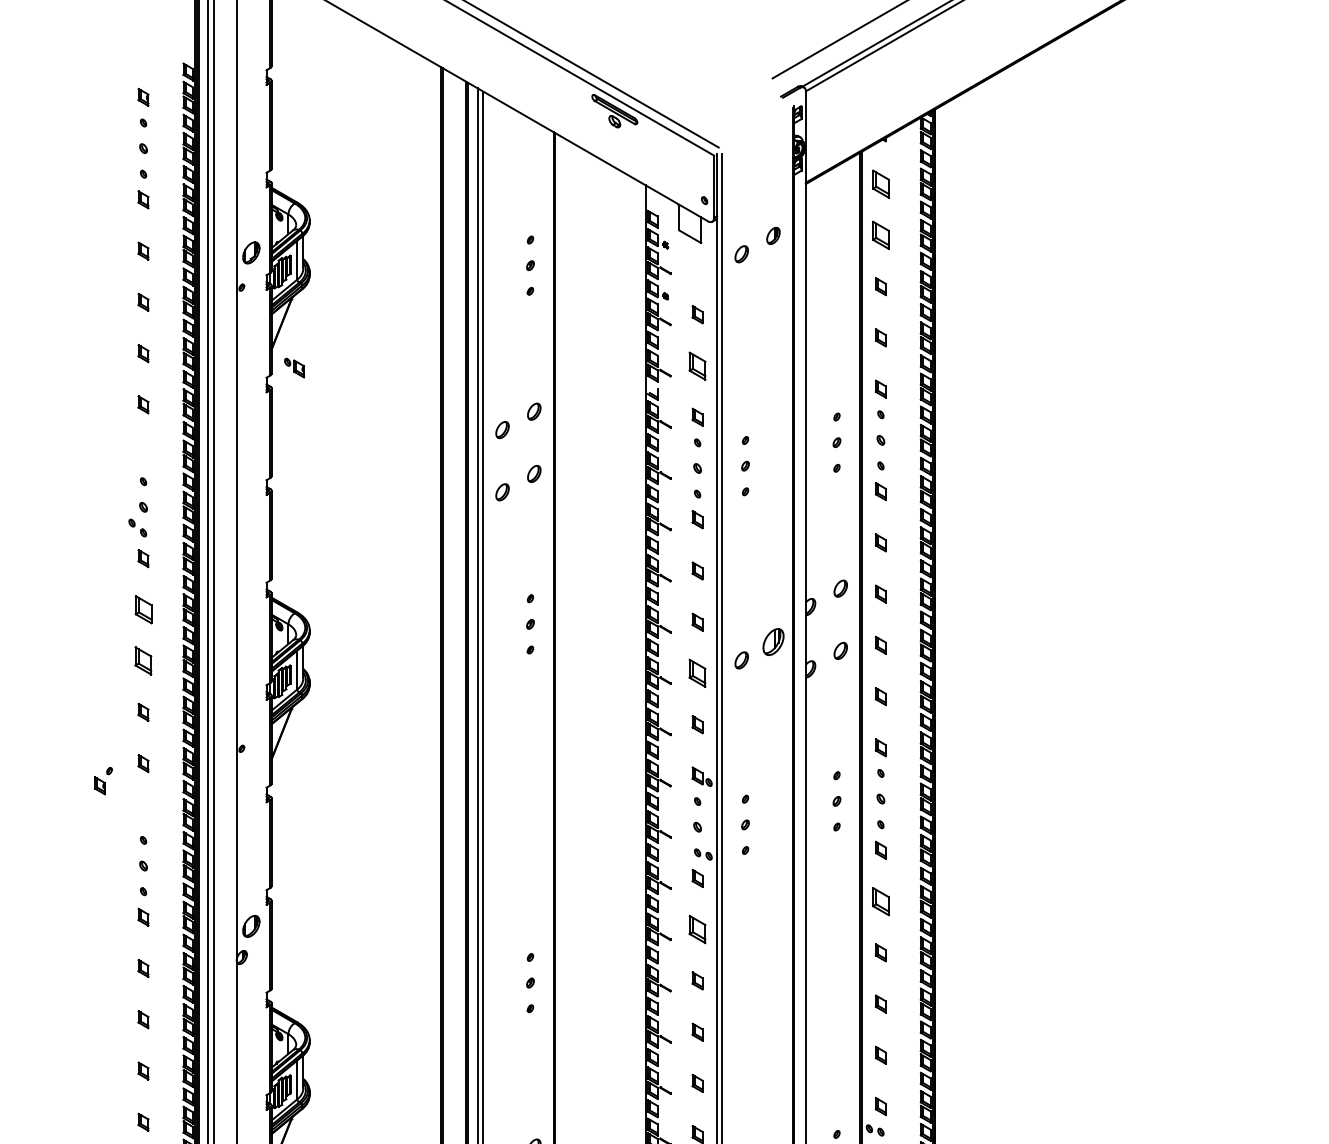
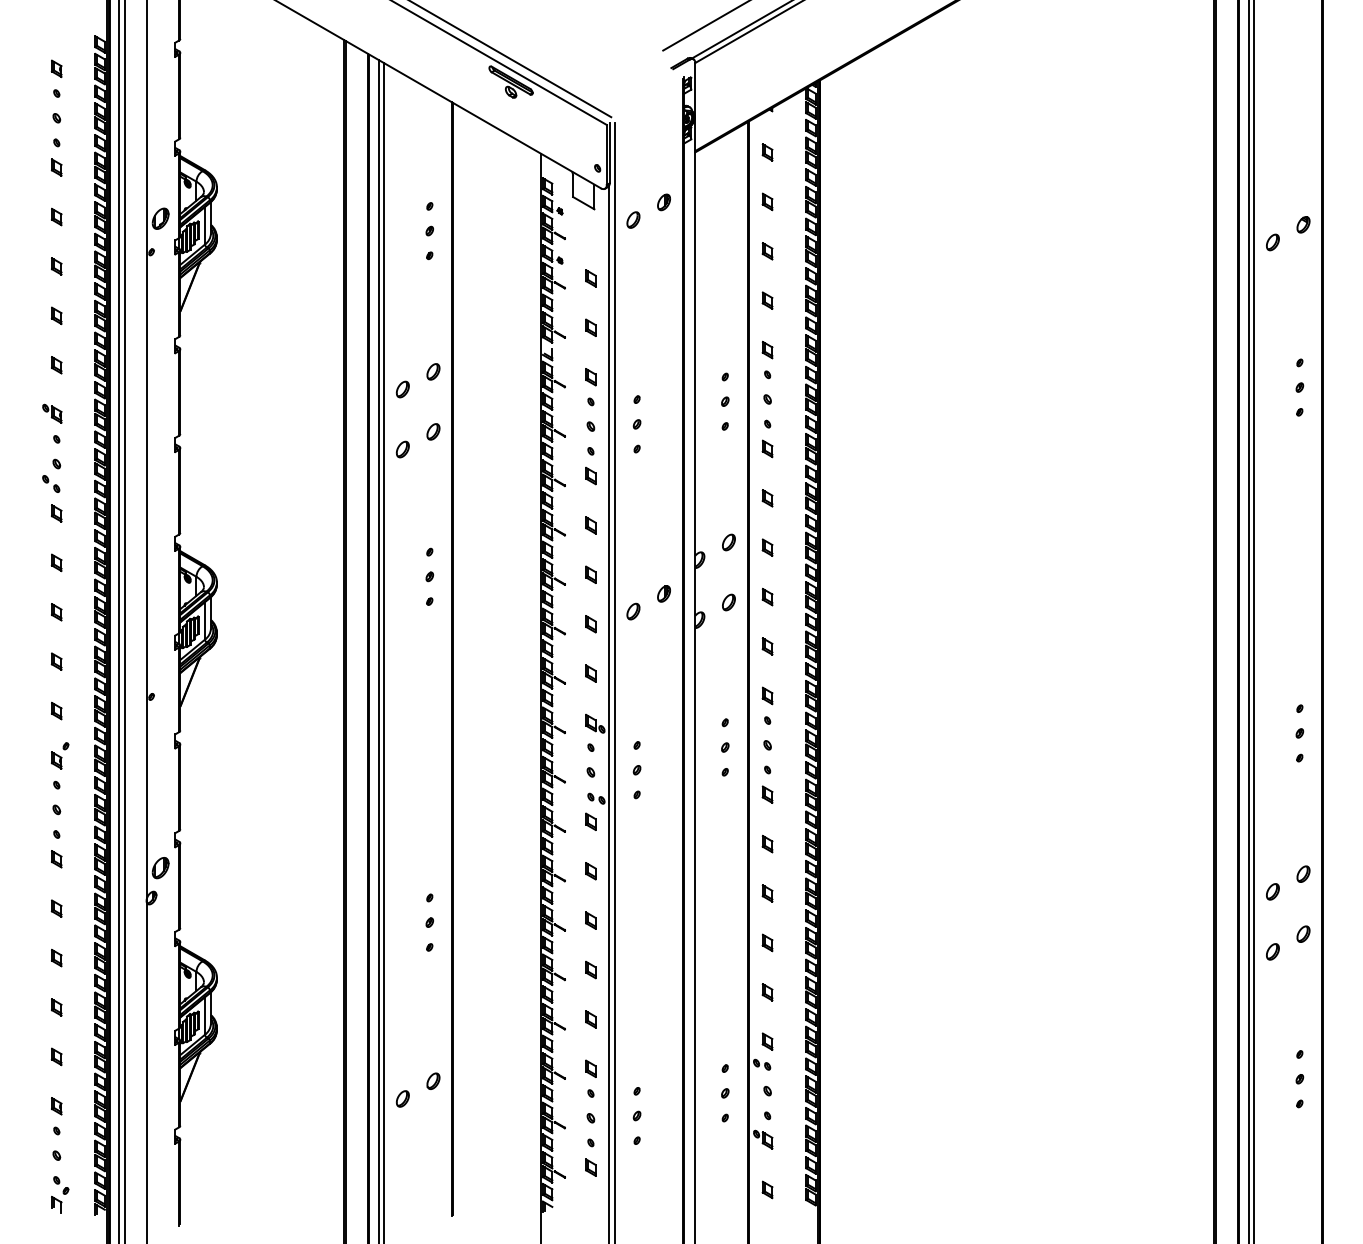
part: (880, 184) -> (767, 152), size x0.62
part: (880, 234) -> (767, 201), size x0.62
part: (697, 365) -> (590, 327), size x0.62
part: (294, 367) -> (52, 413), moved
part: (143, 609) -> (56, 562), size x0.62
part: (772, 641) -> (663, 593), size x0.62
part: (143, 661) -> (56, 612), size x0.62
part: (697, 673) -> (590, 624), size x0.62
part: (103, 780) -> (60, 755), moved
part: (880, 900) -> (767, 843), size x0.62
part: (697, 929) -> (590, 871), size x0.62

